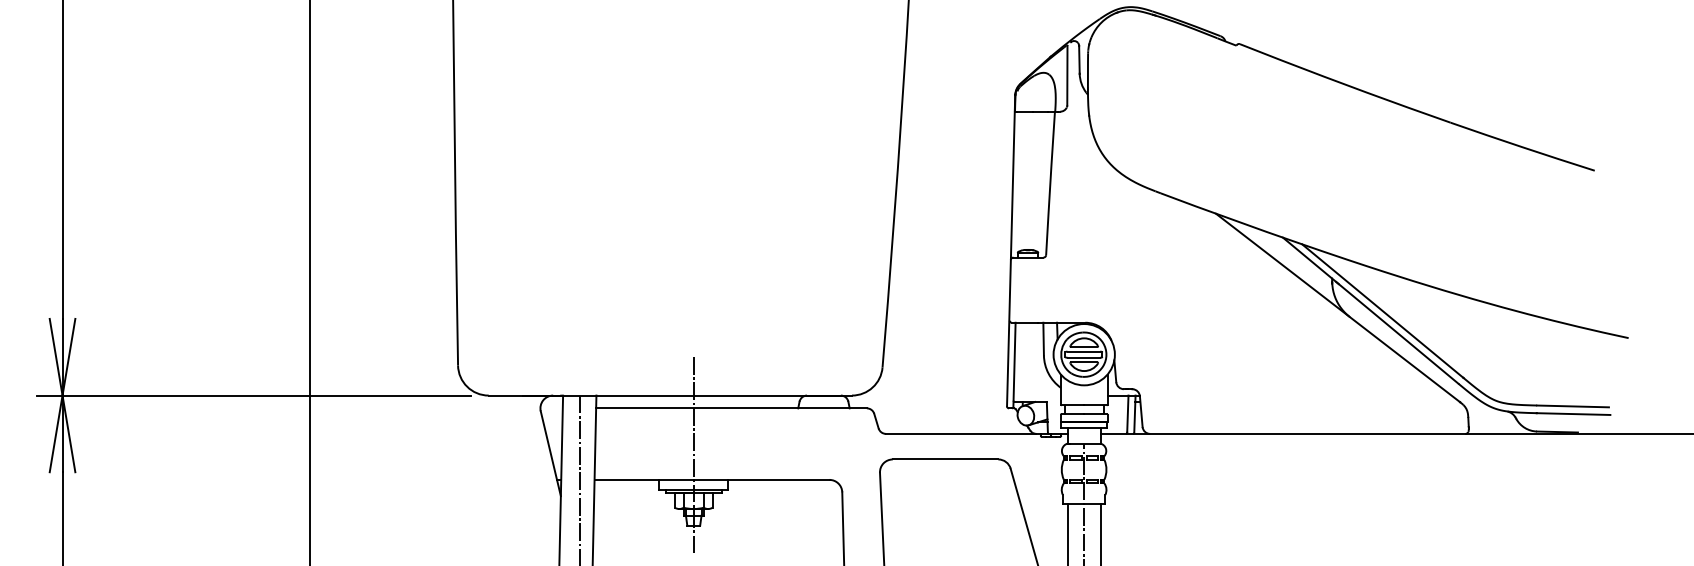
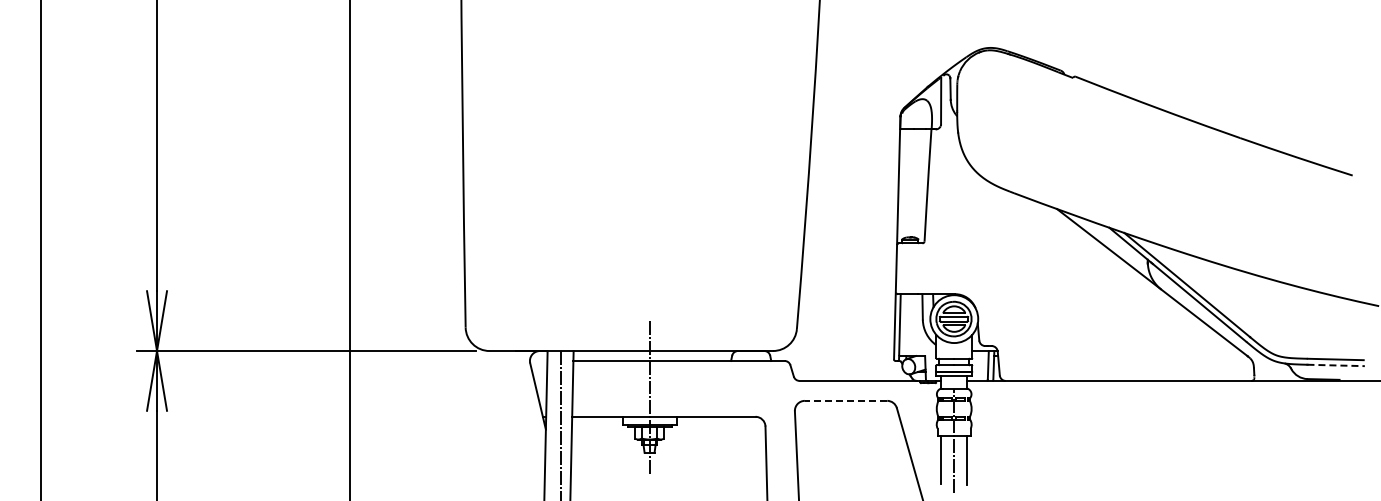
line: (1574, 414) -> (1336, 365), solid -> dashed
line: (944, 458) -> (845, 400), solid -> dashed

